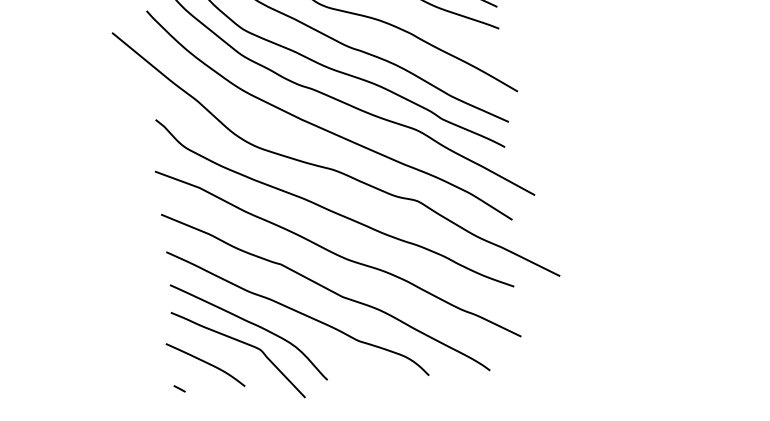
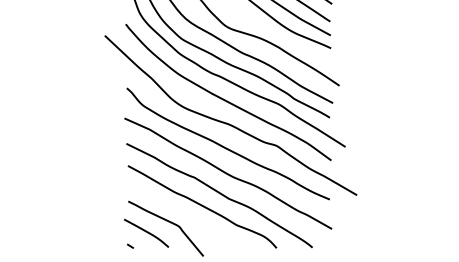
curve: (250, 324) -> (174, 211), removed

